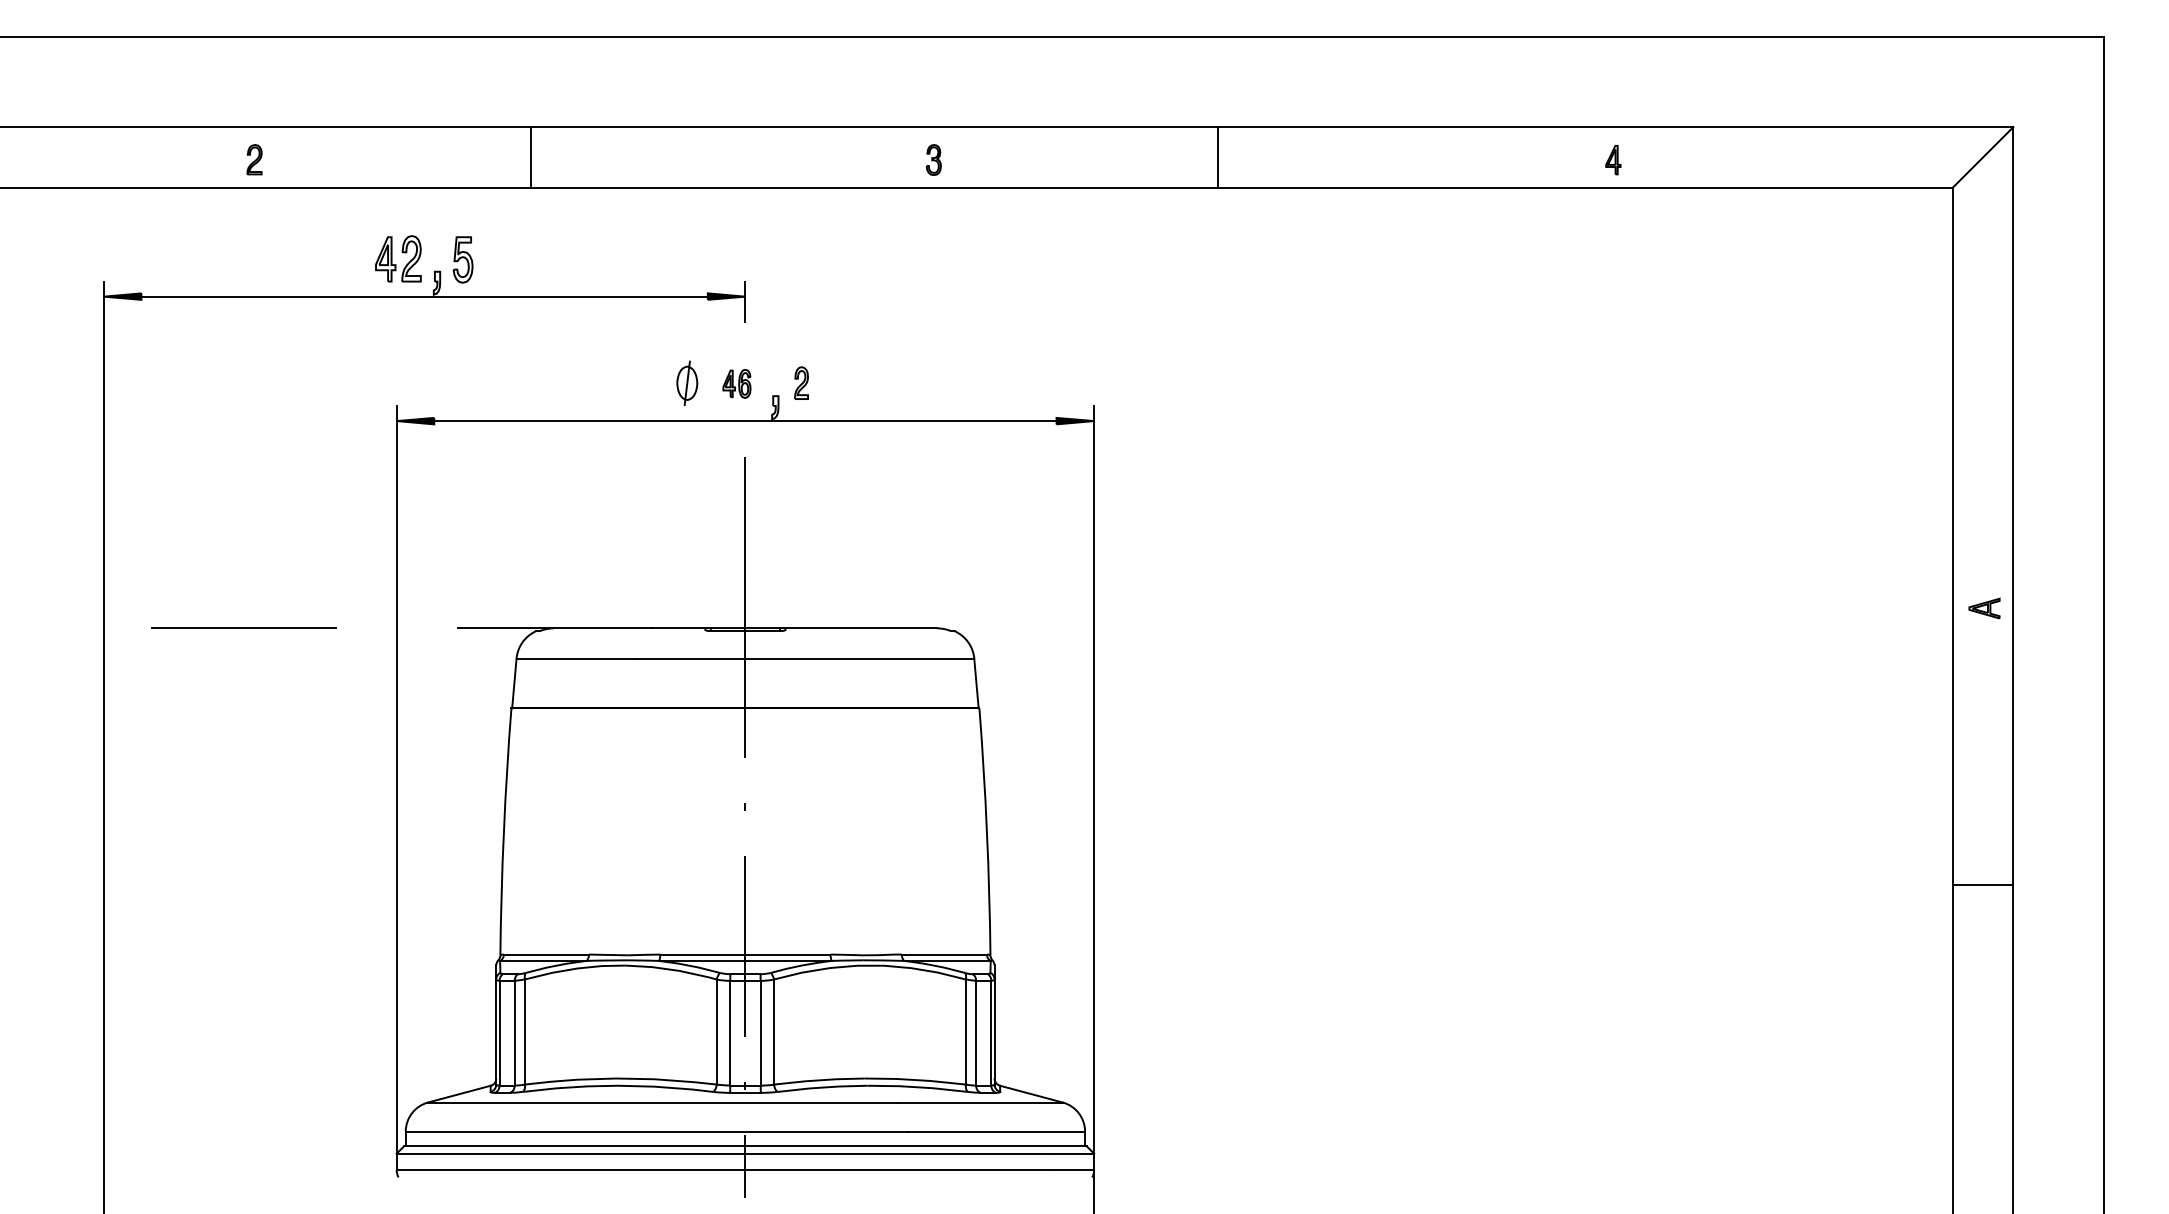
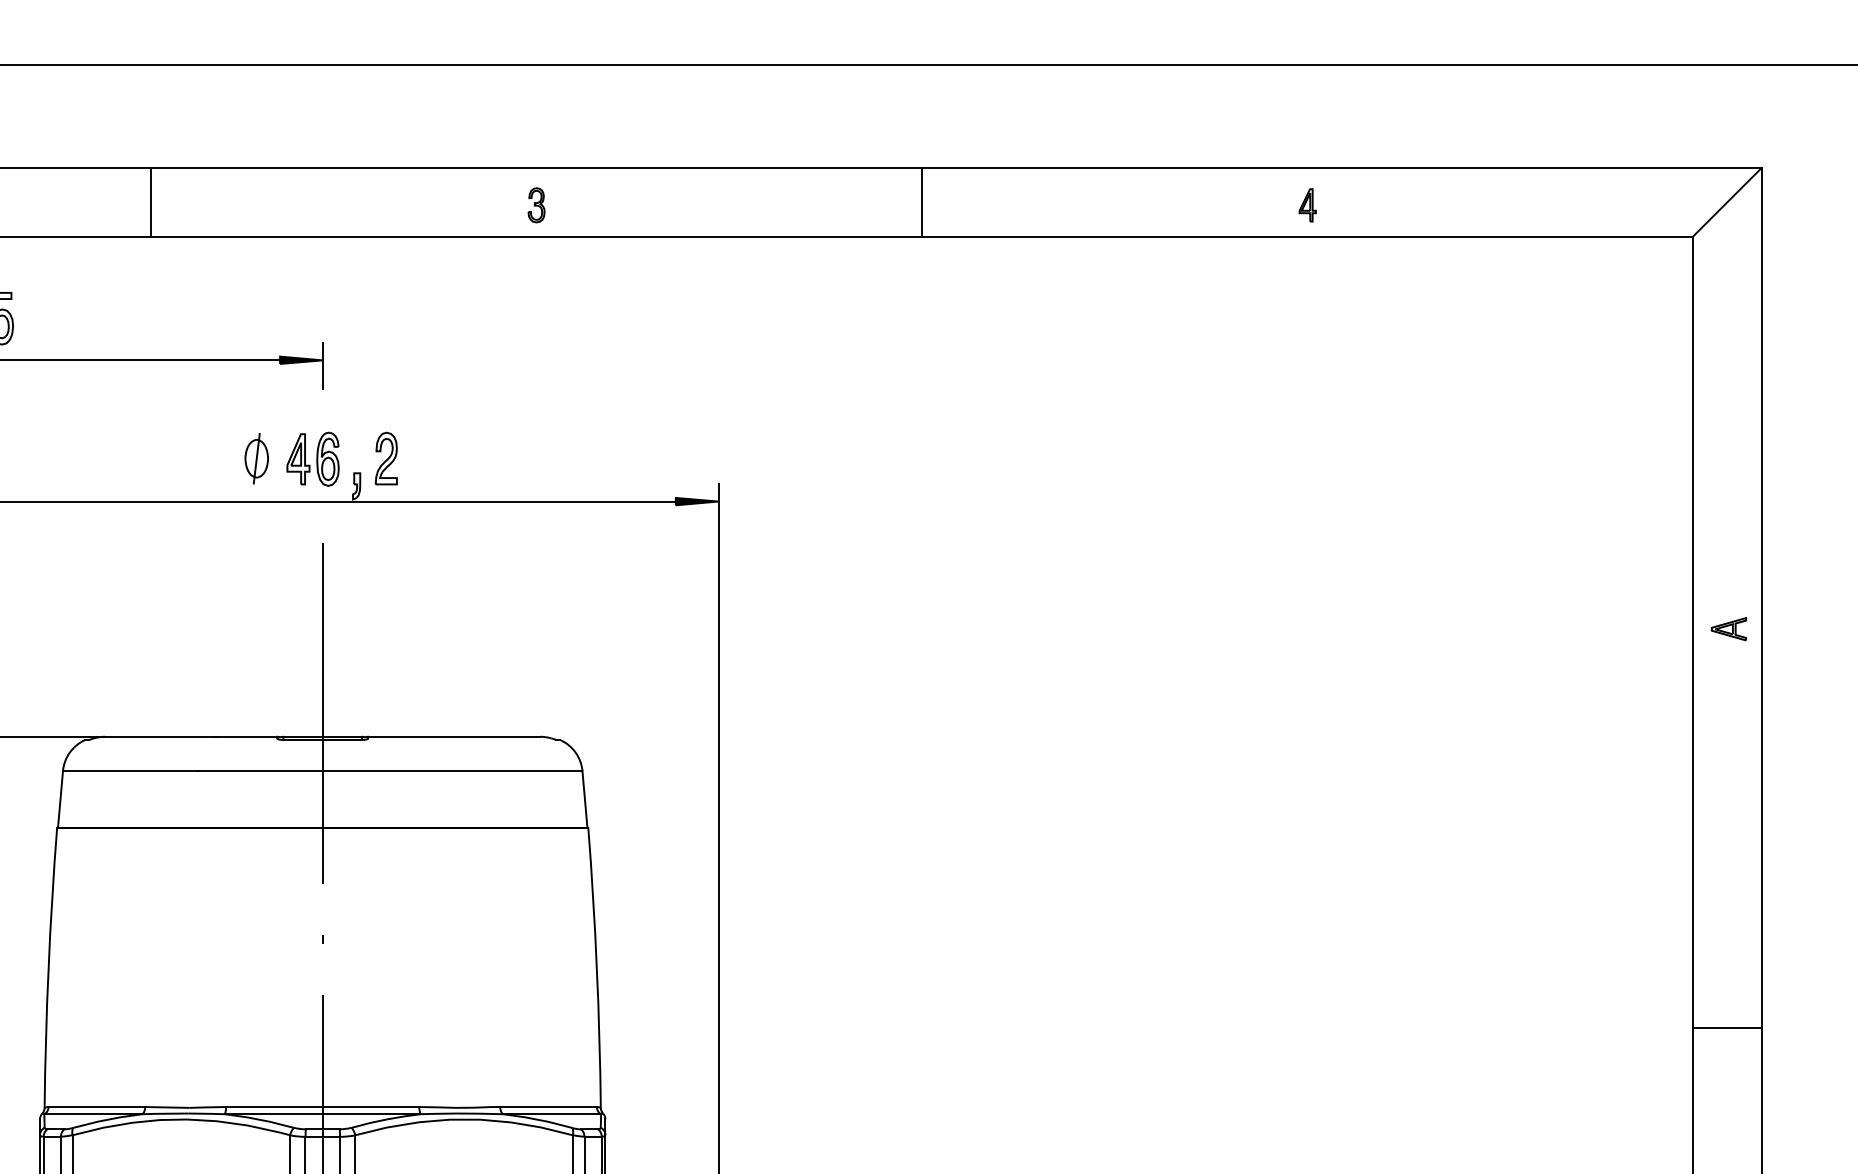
line: (531, 157) -> (151, 202), moved
line: (1217, 157) -> (922, 202), moved
part: (801, 382) -> (386, 457), size x1.43
part: (736, 383) -> (312, 458), size x1.67
part: (1984, 608) -> (1728, 629), moved

